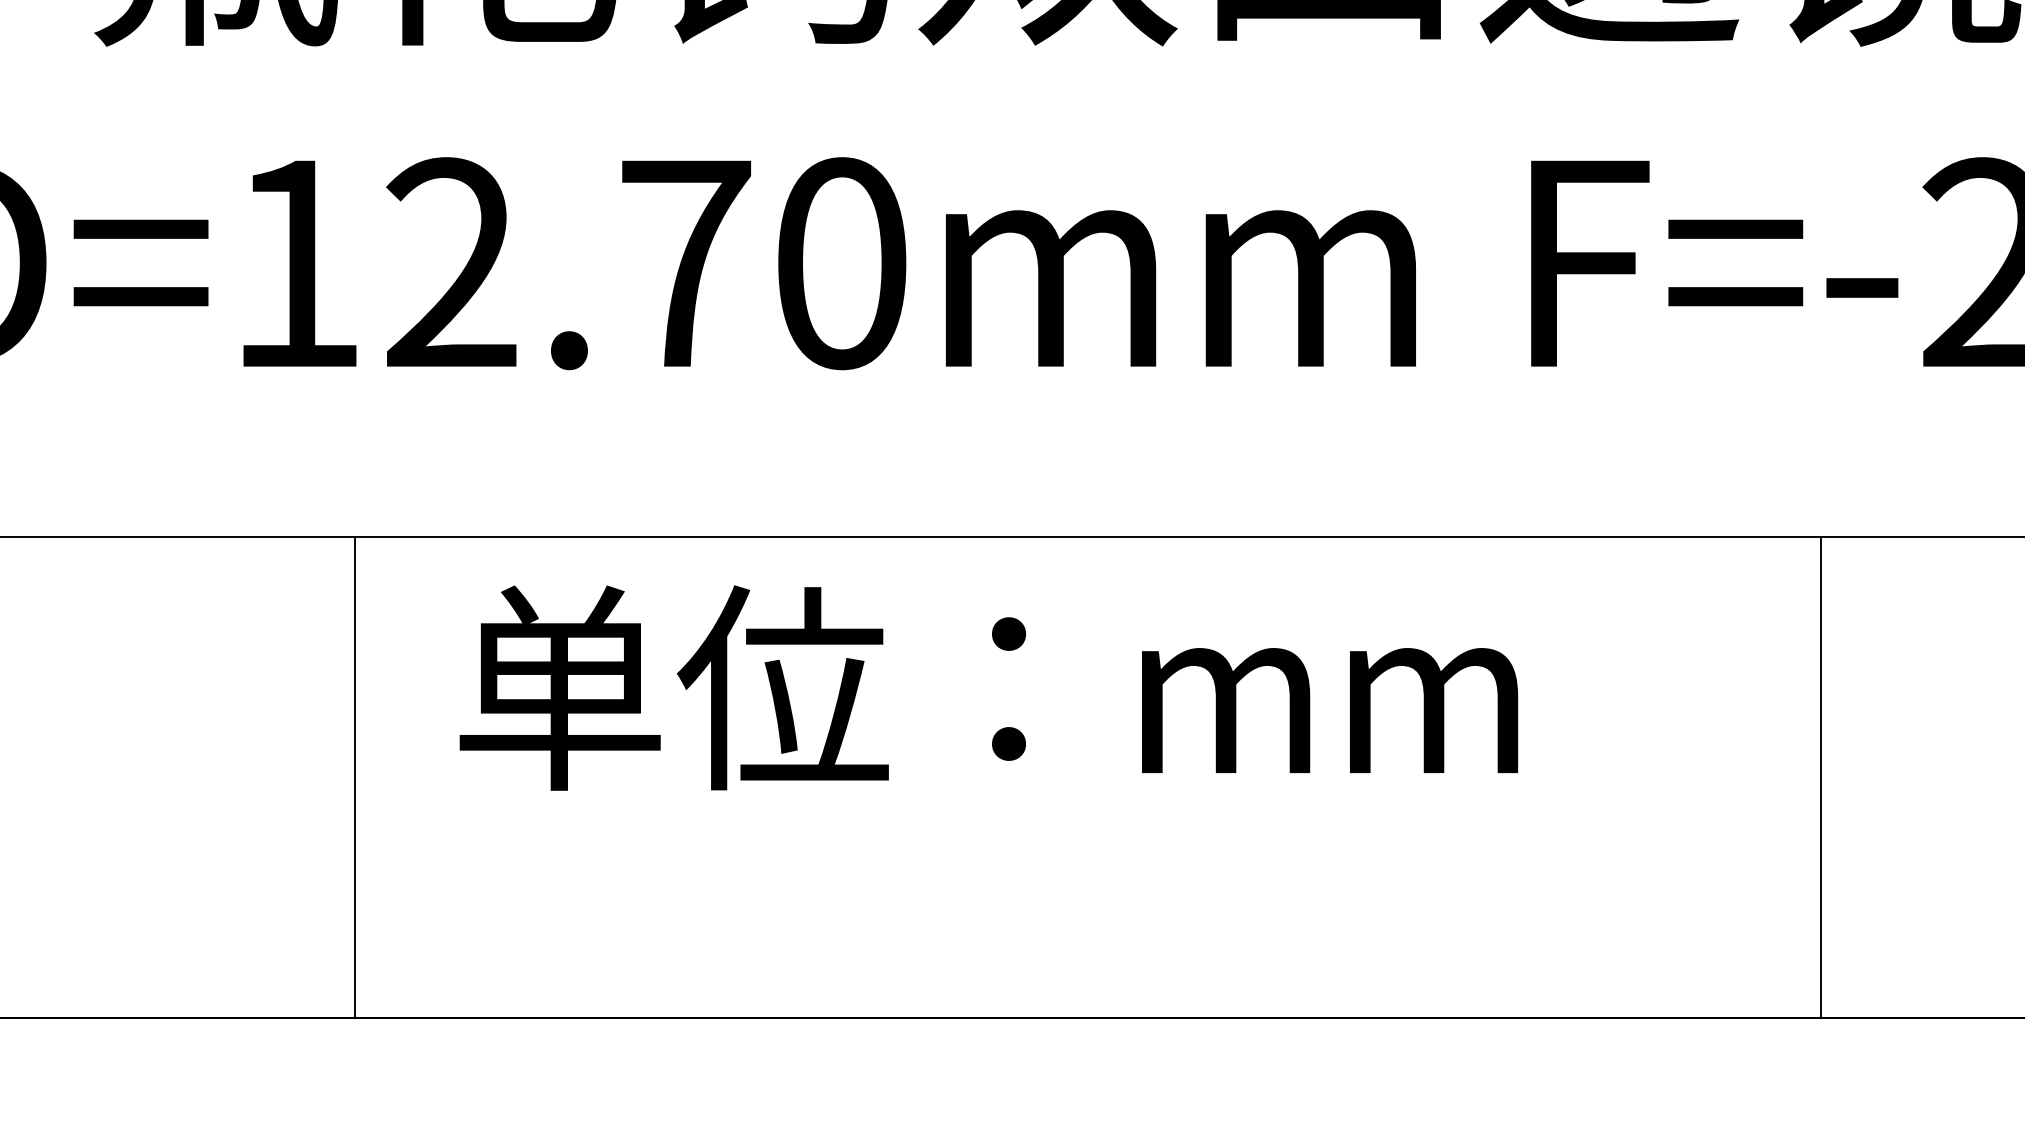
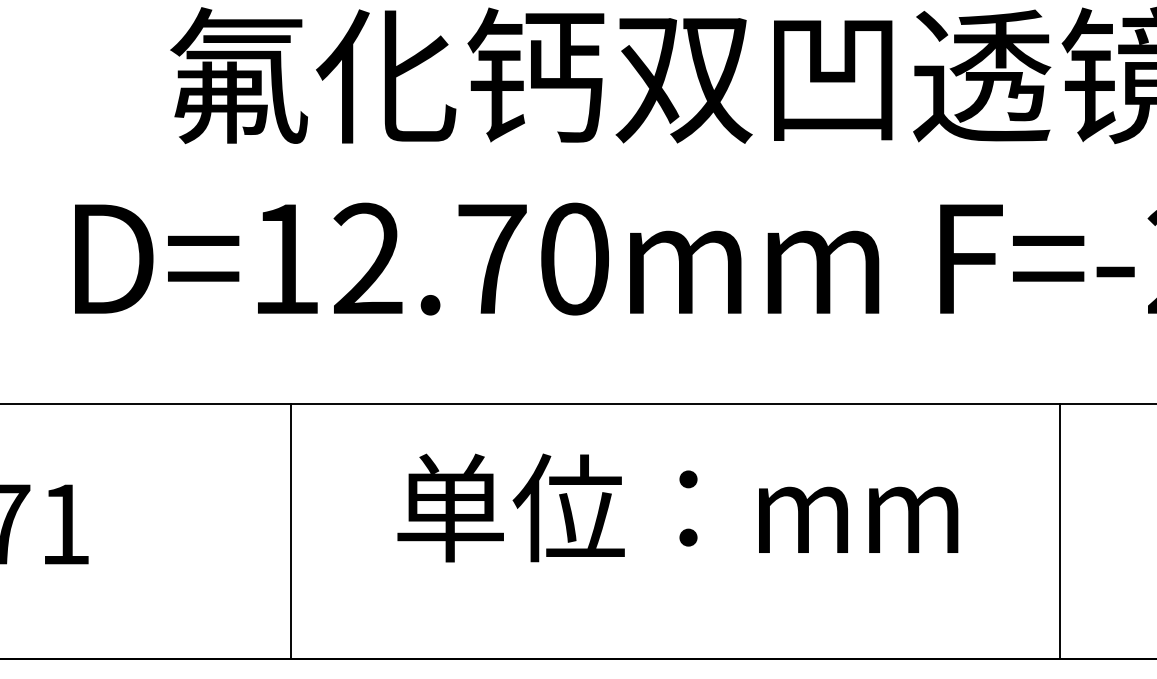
text: (988, 687) -> (677, 507), moved
line: (354, 777) -> (290, 531), moved
line: (1820, 777) -> (1059, 531), moved

